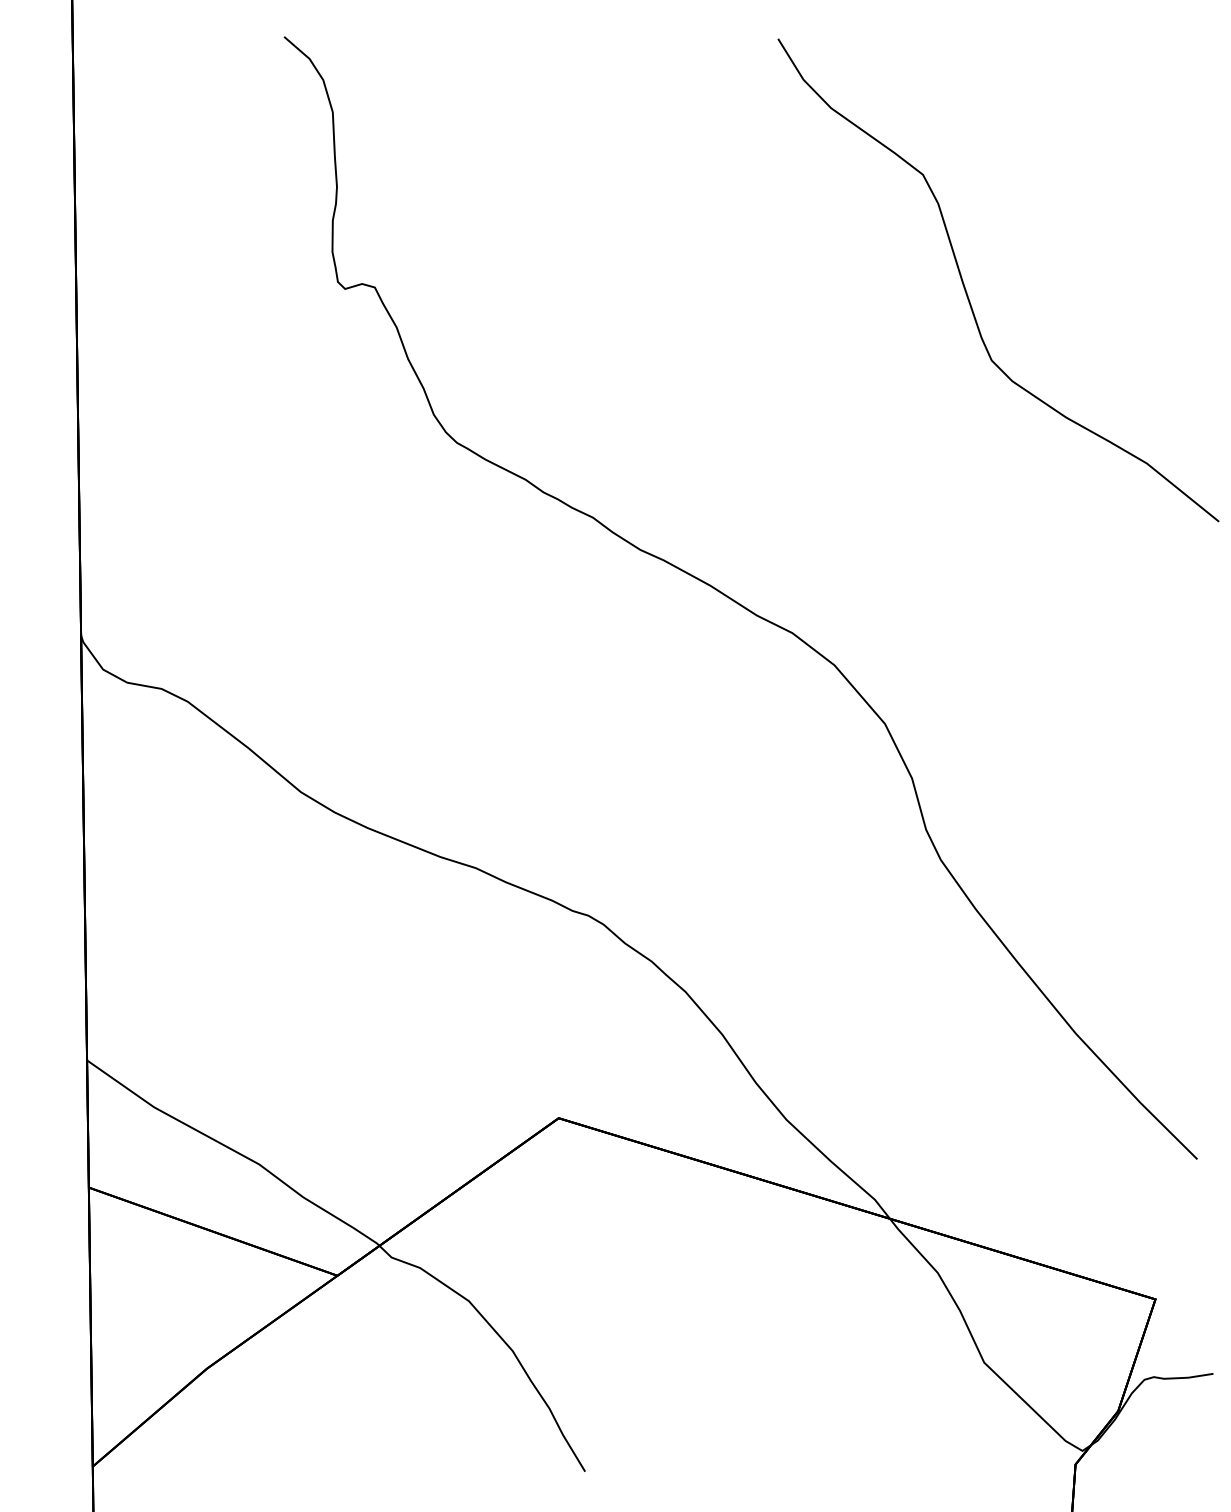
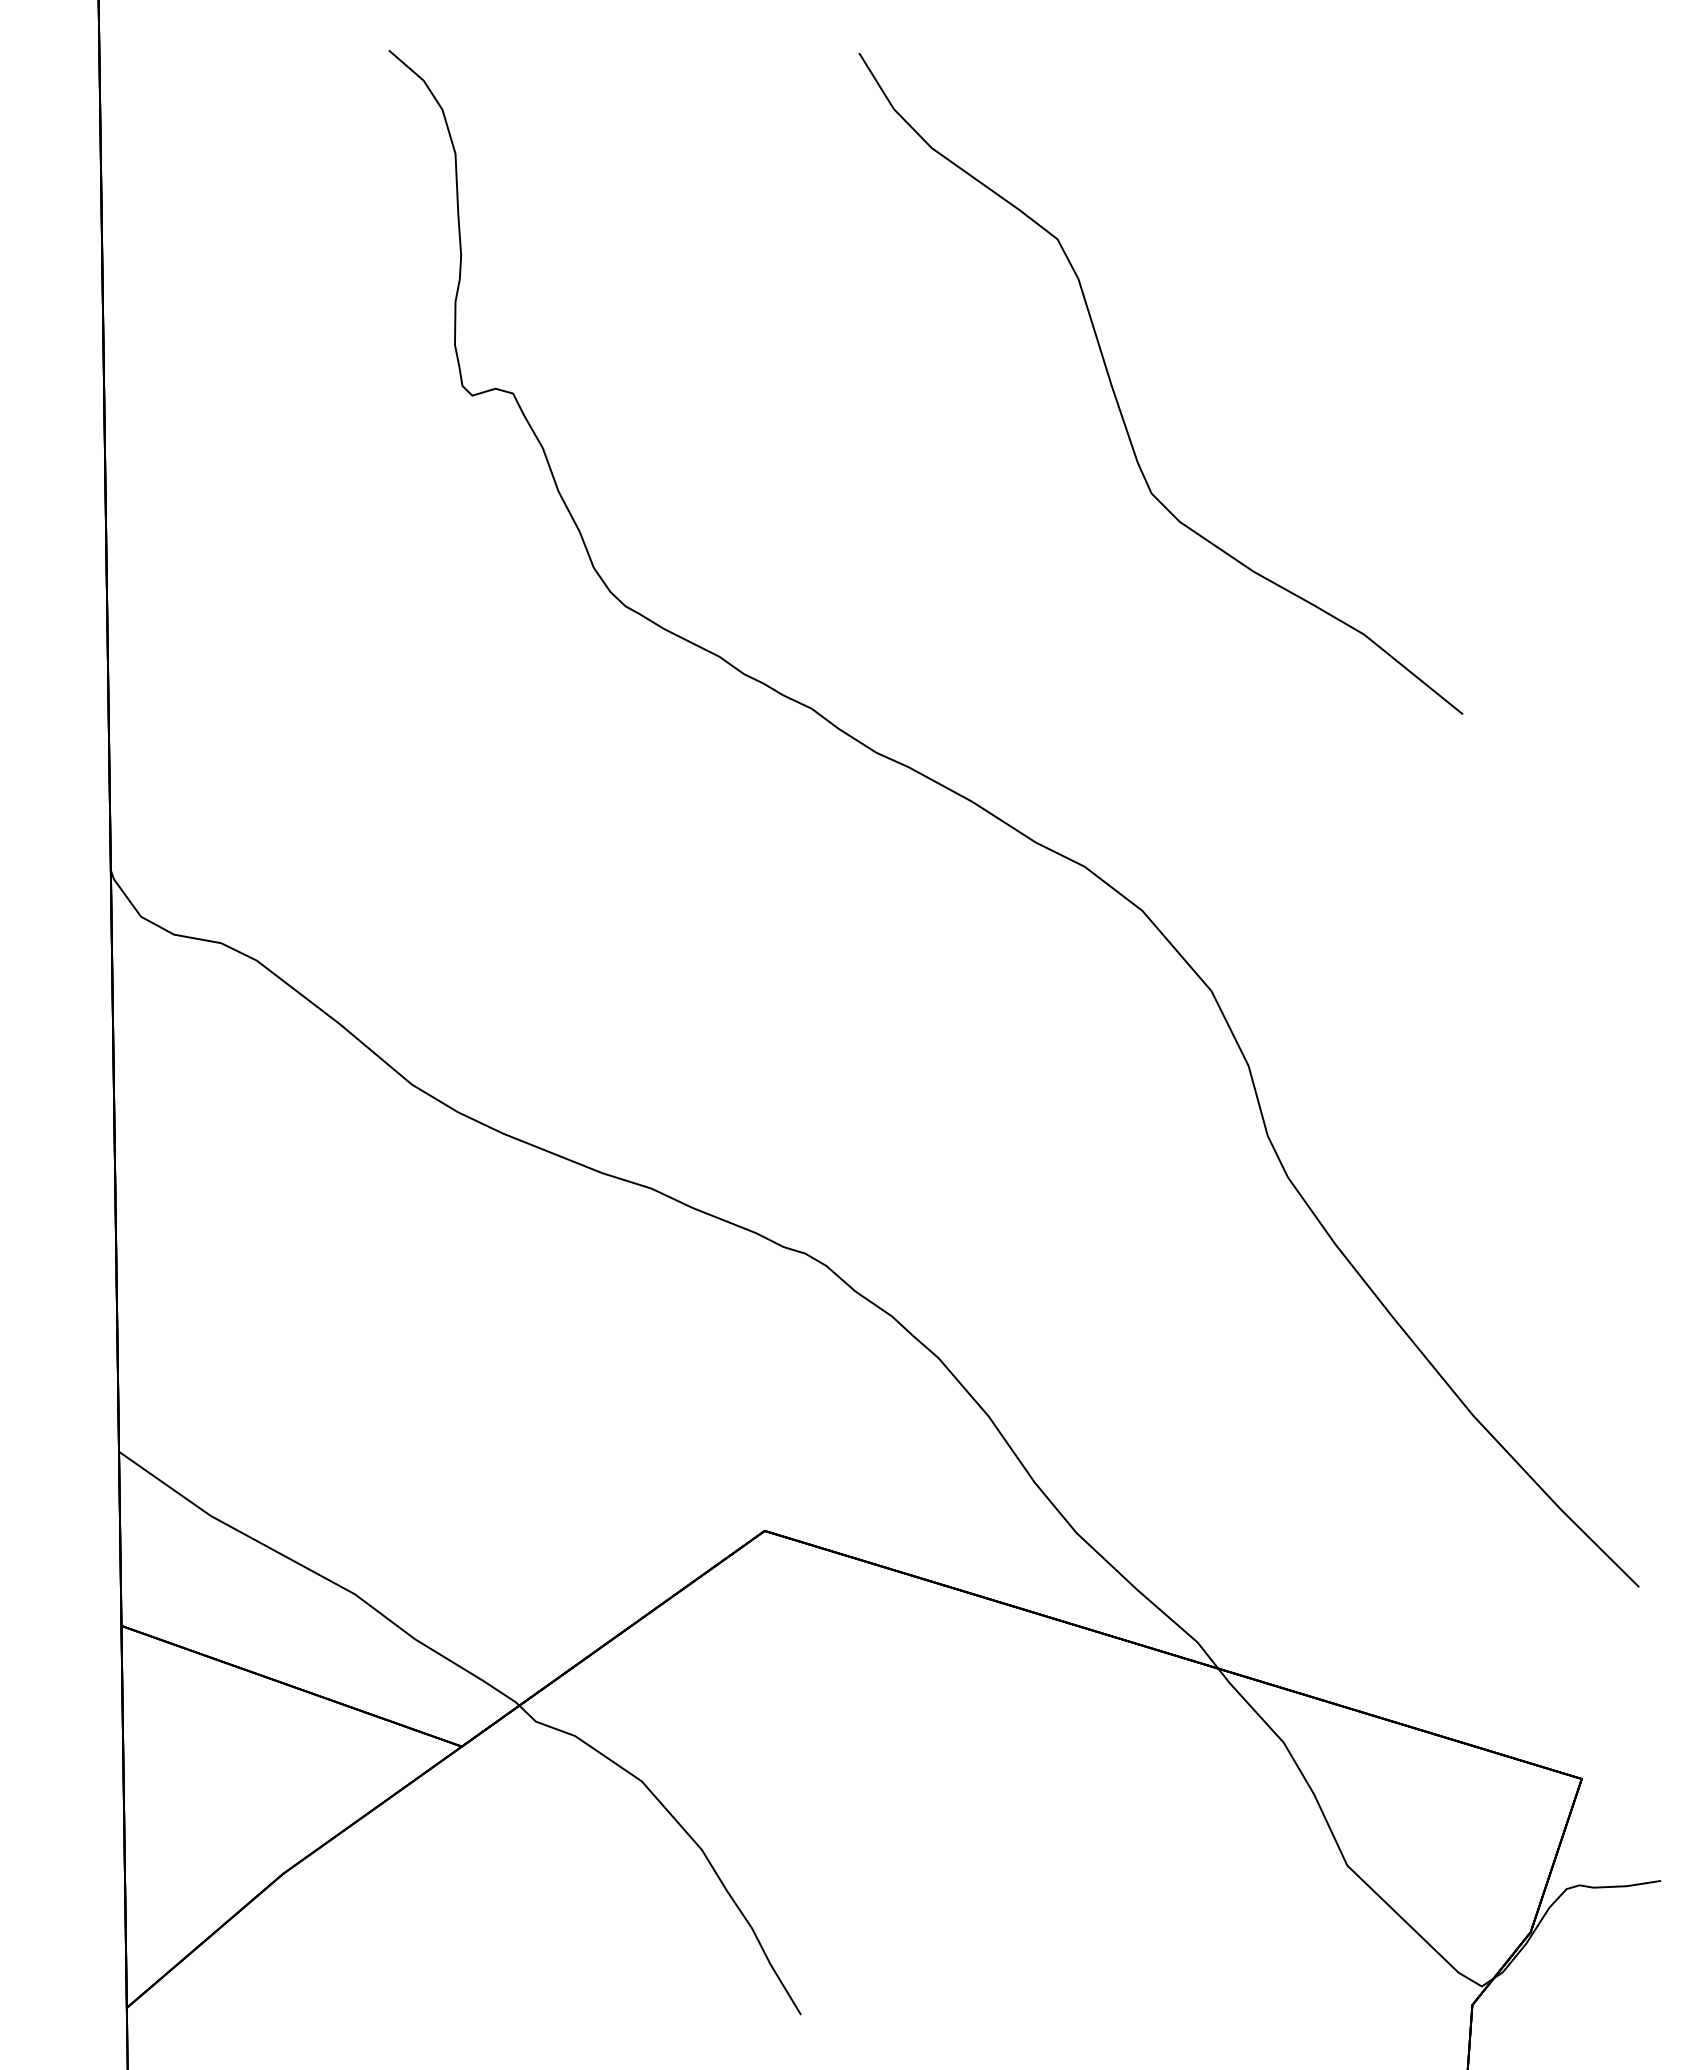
curve: (966, 289) -> (1116, 396), moved

